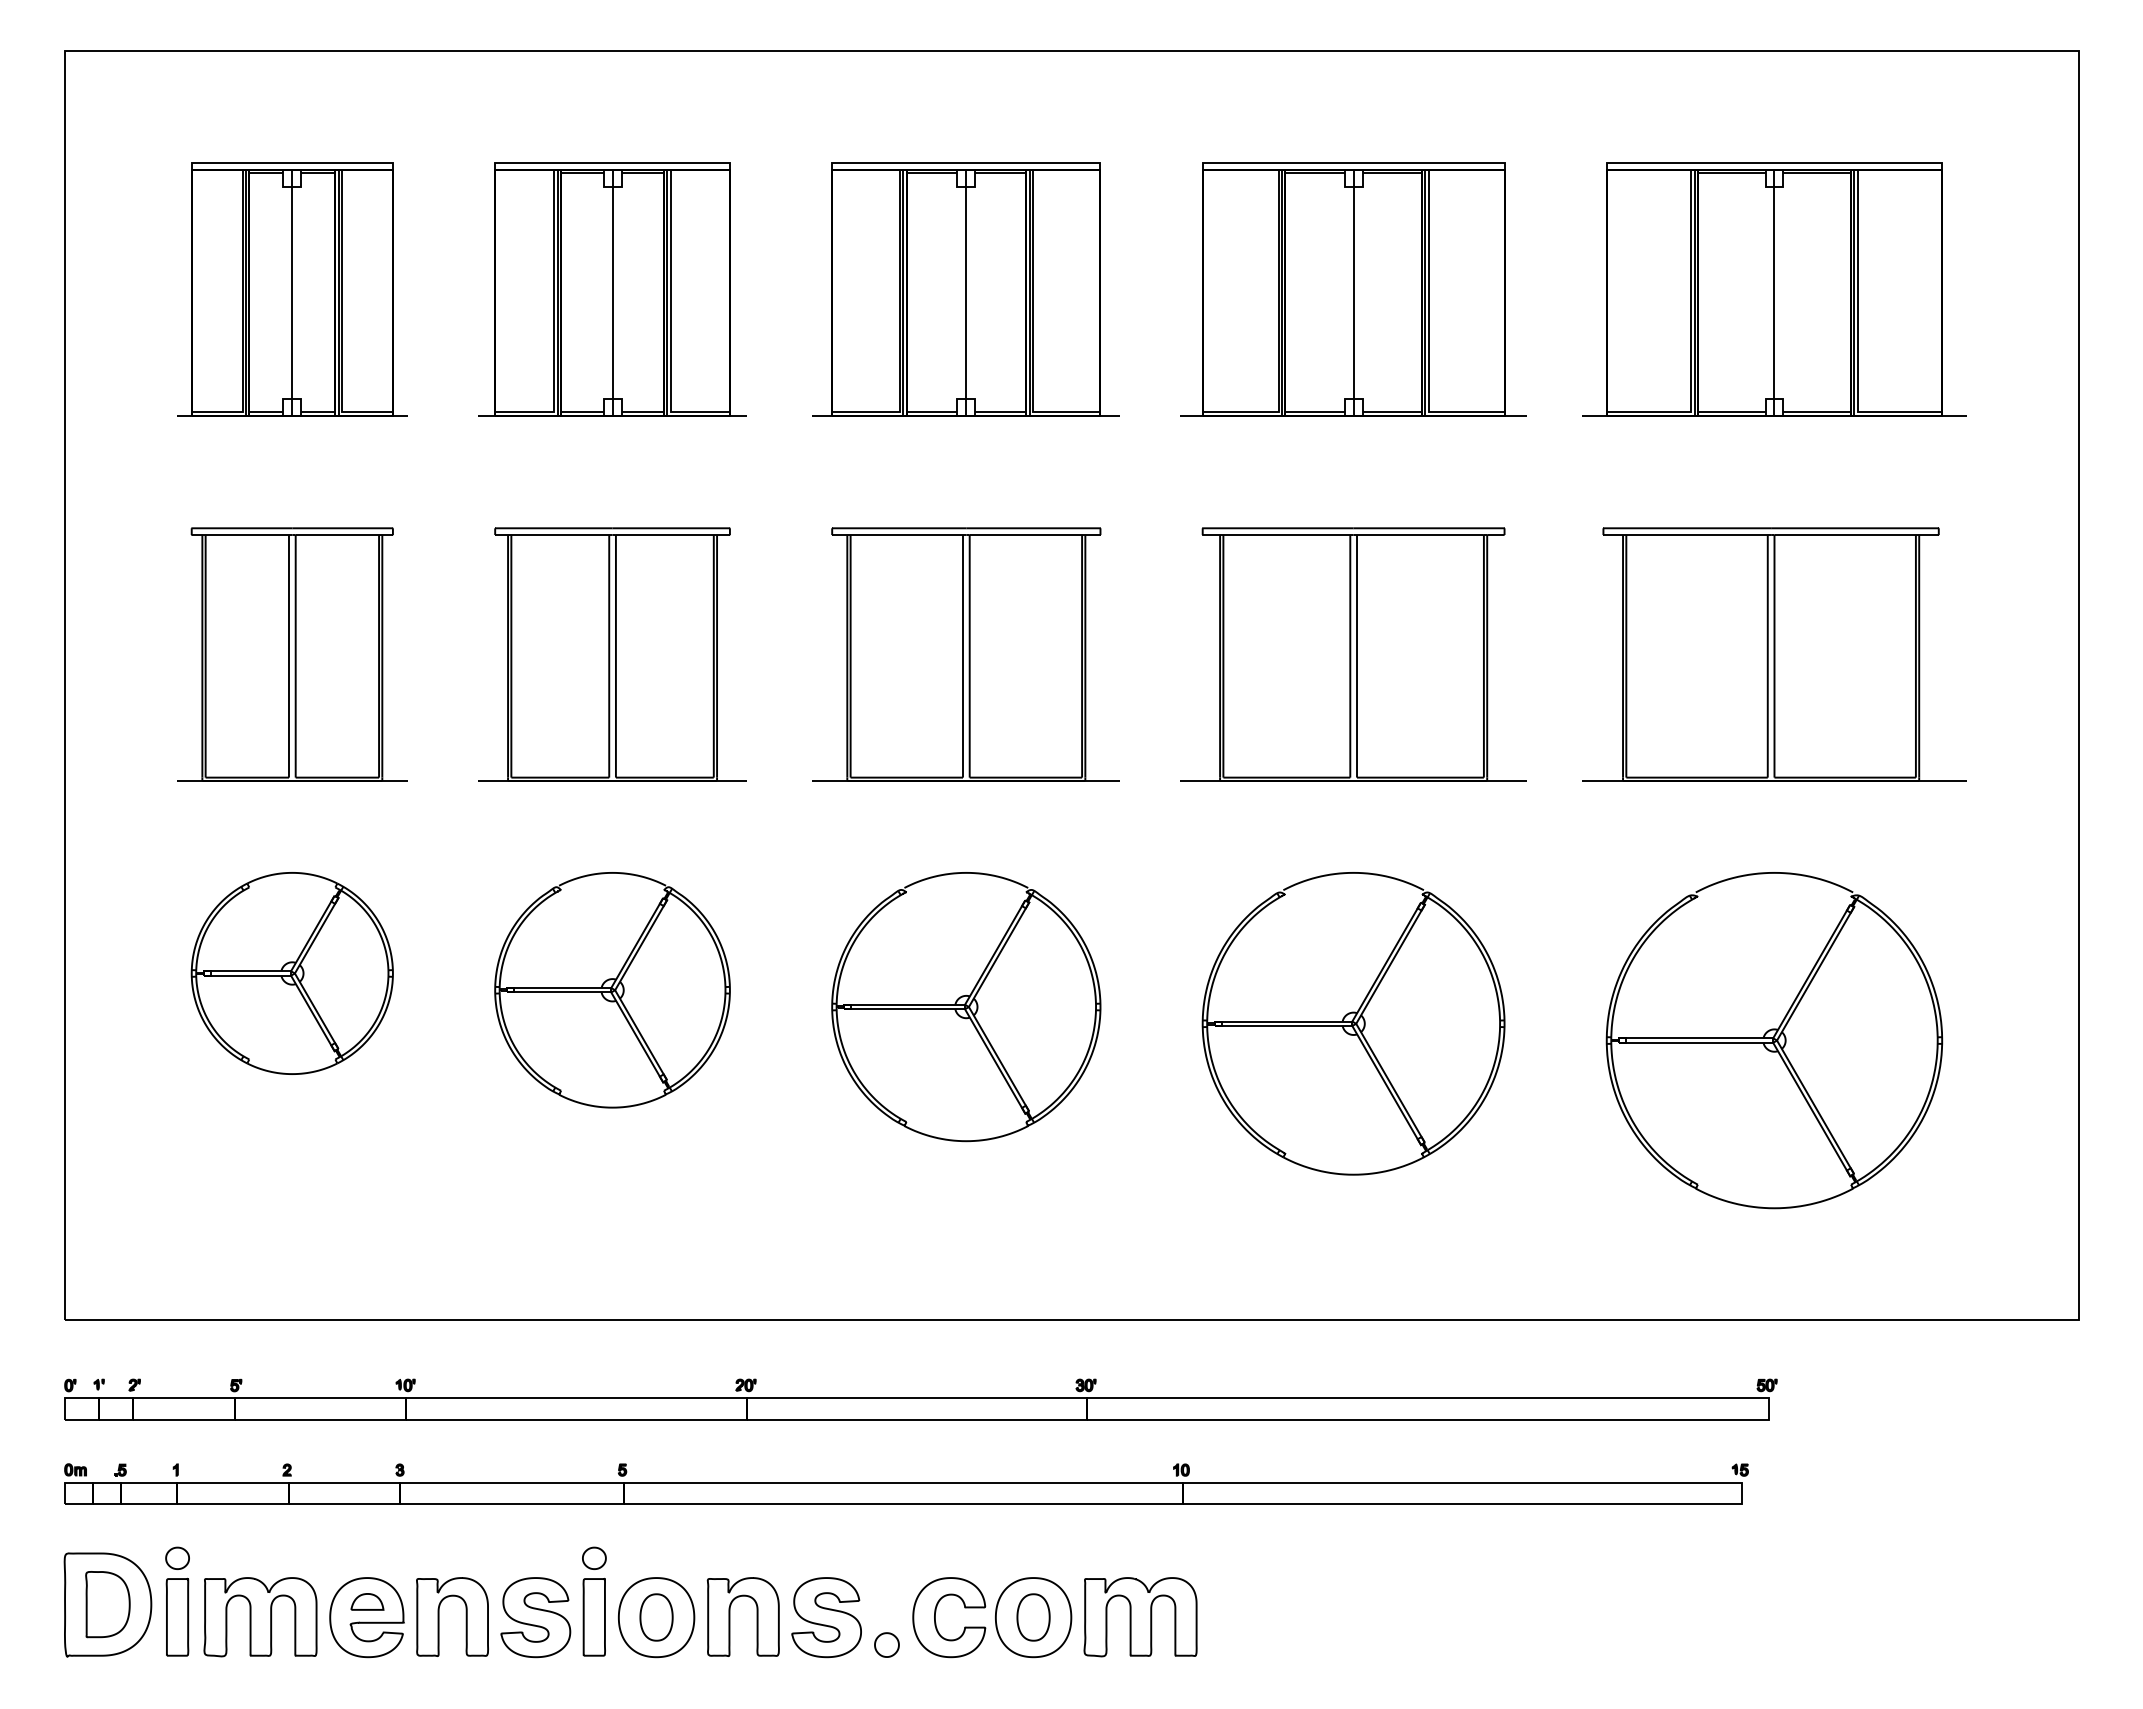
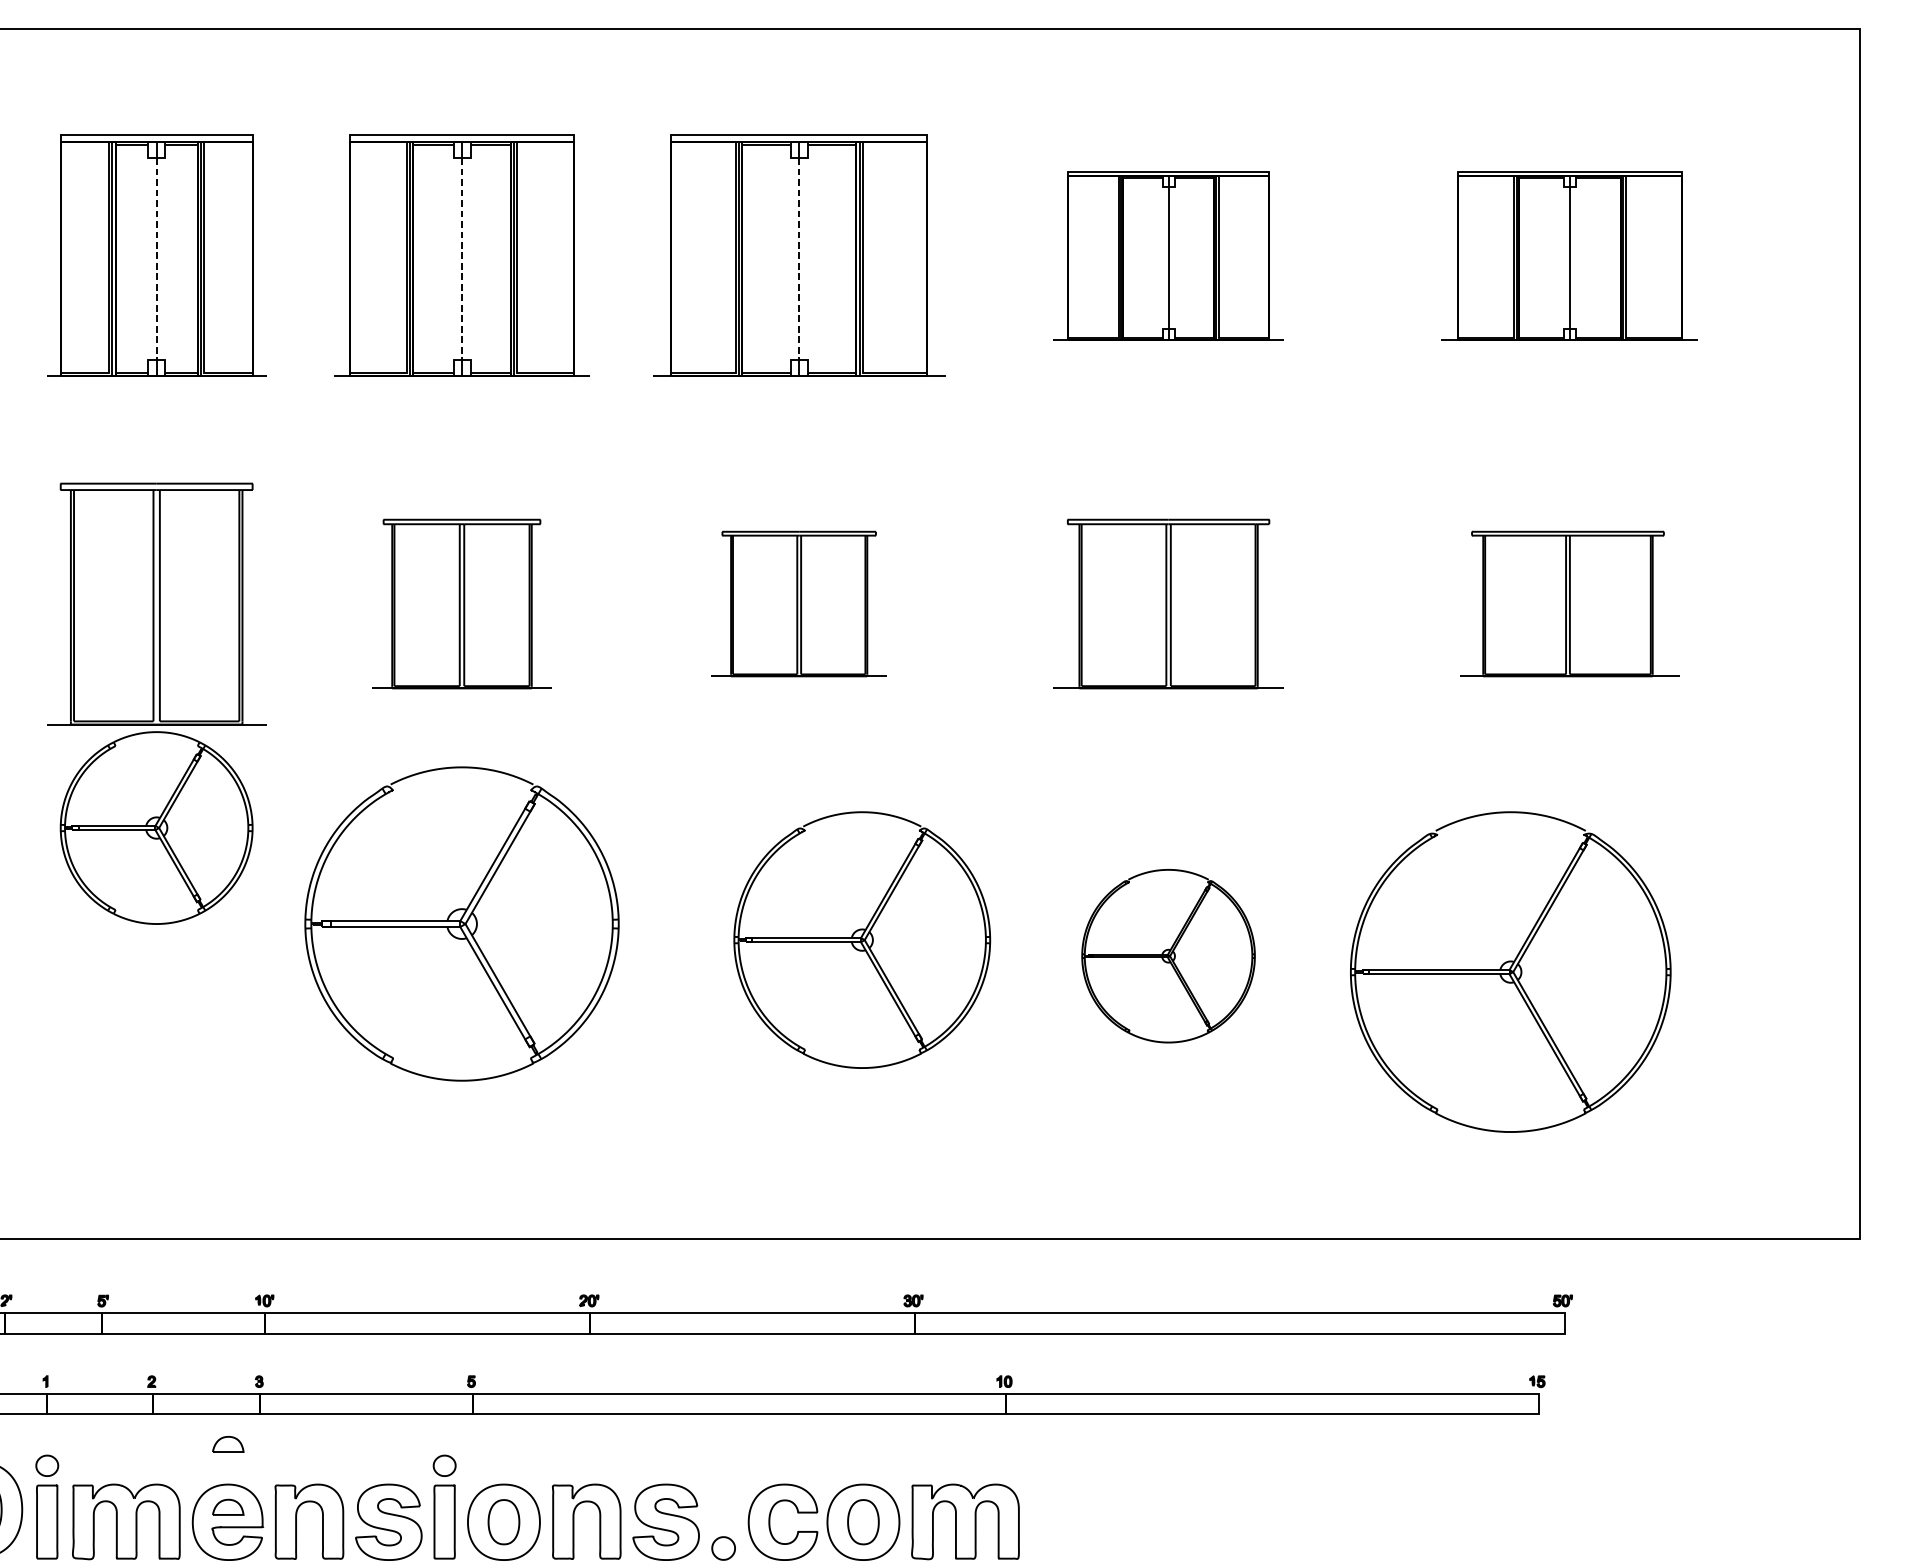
part: (1353, 289) -> (1168, 255), size x0.7
part: (1774, 289) -> (1569, 255), size x0.7
line: (292, 292) -> (156, 258), solid -> dashed
line: (612, 292) -> (461, 258), solid -> dashed
line: (966, 292) -> (799, 258), solid -> dashed
part: (612, 654) -> (461, 603), size x0.7
part: (965, 654) -> (798, 603), size x0.6
part: (1353, 654) -> (1168, 603), size x0.7
part: (1774, 654) -> (1569, 603), size x0.6
part: (291, 973) -> (155, 828), moved
part: (612, 990) -> (461, 924), size x1.4
part: (966, 1007) -> (862, 940), moved
part: (1353, 1023) -> (1168, 955), size x0.6
part: (1774, 1040) -> (1510, 972), moved
part: (367, 1535) -> (228, 1444), added

